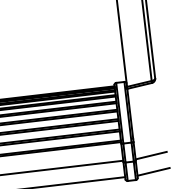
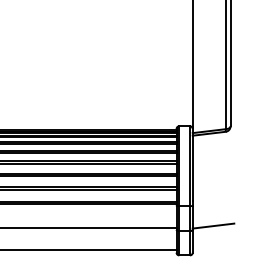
line: (153, 171) -> (213, 247), removed

